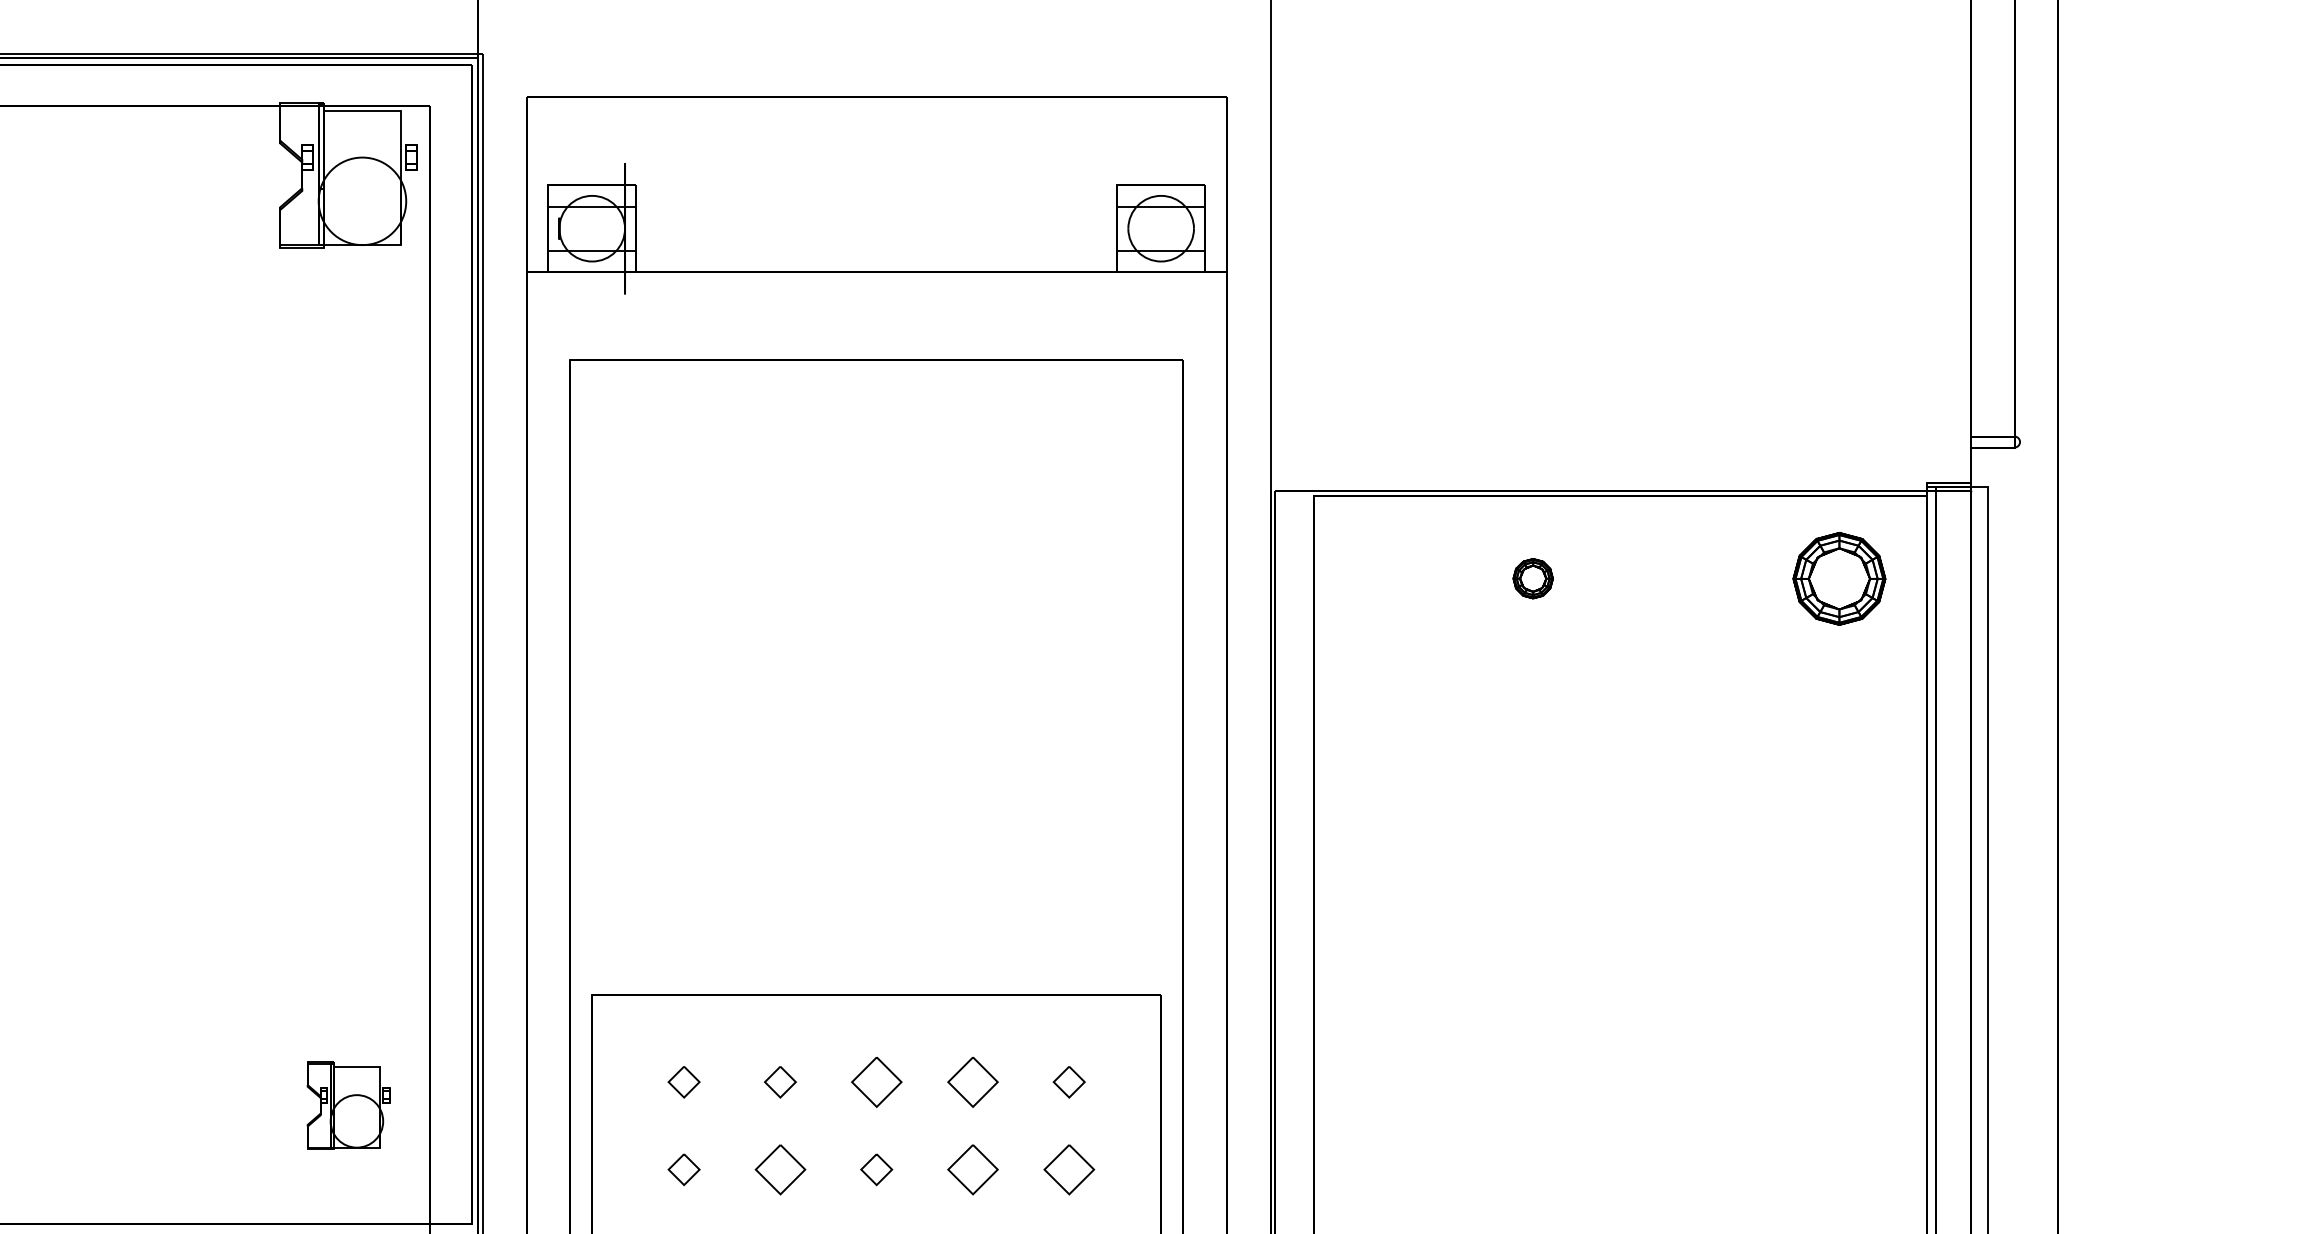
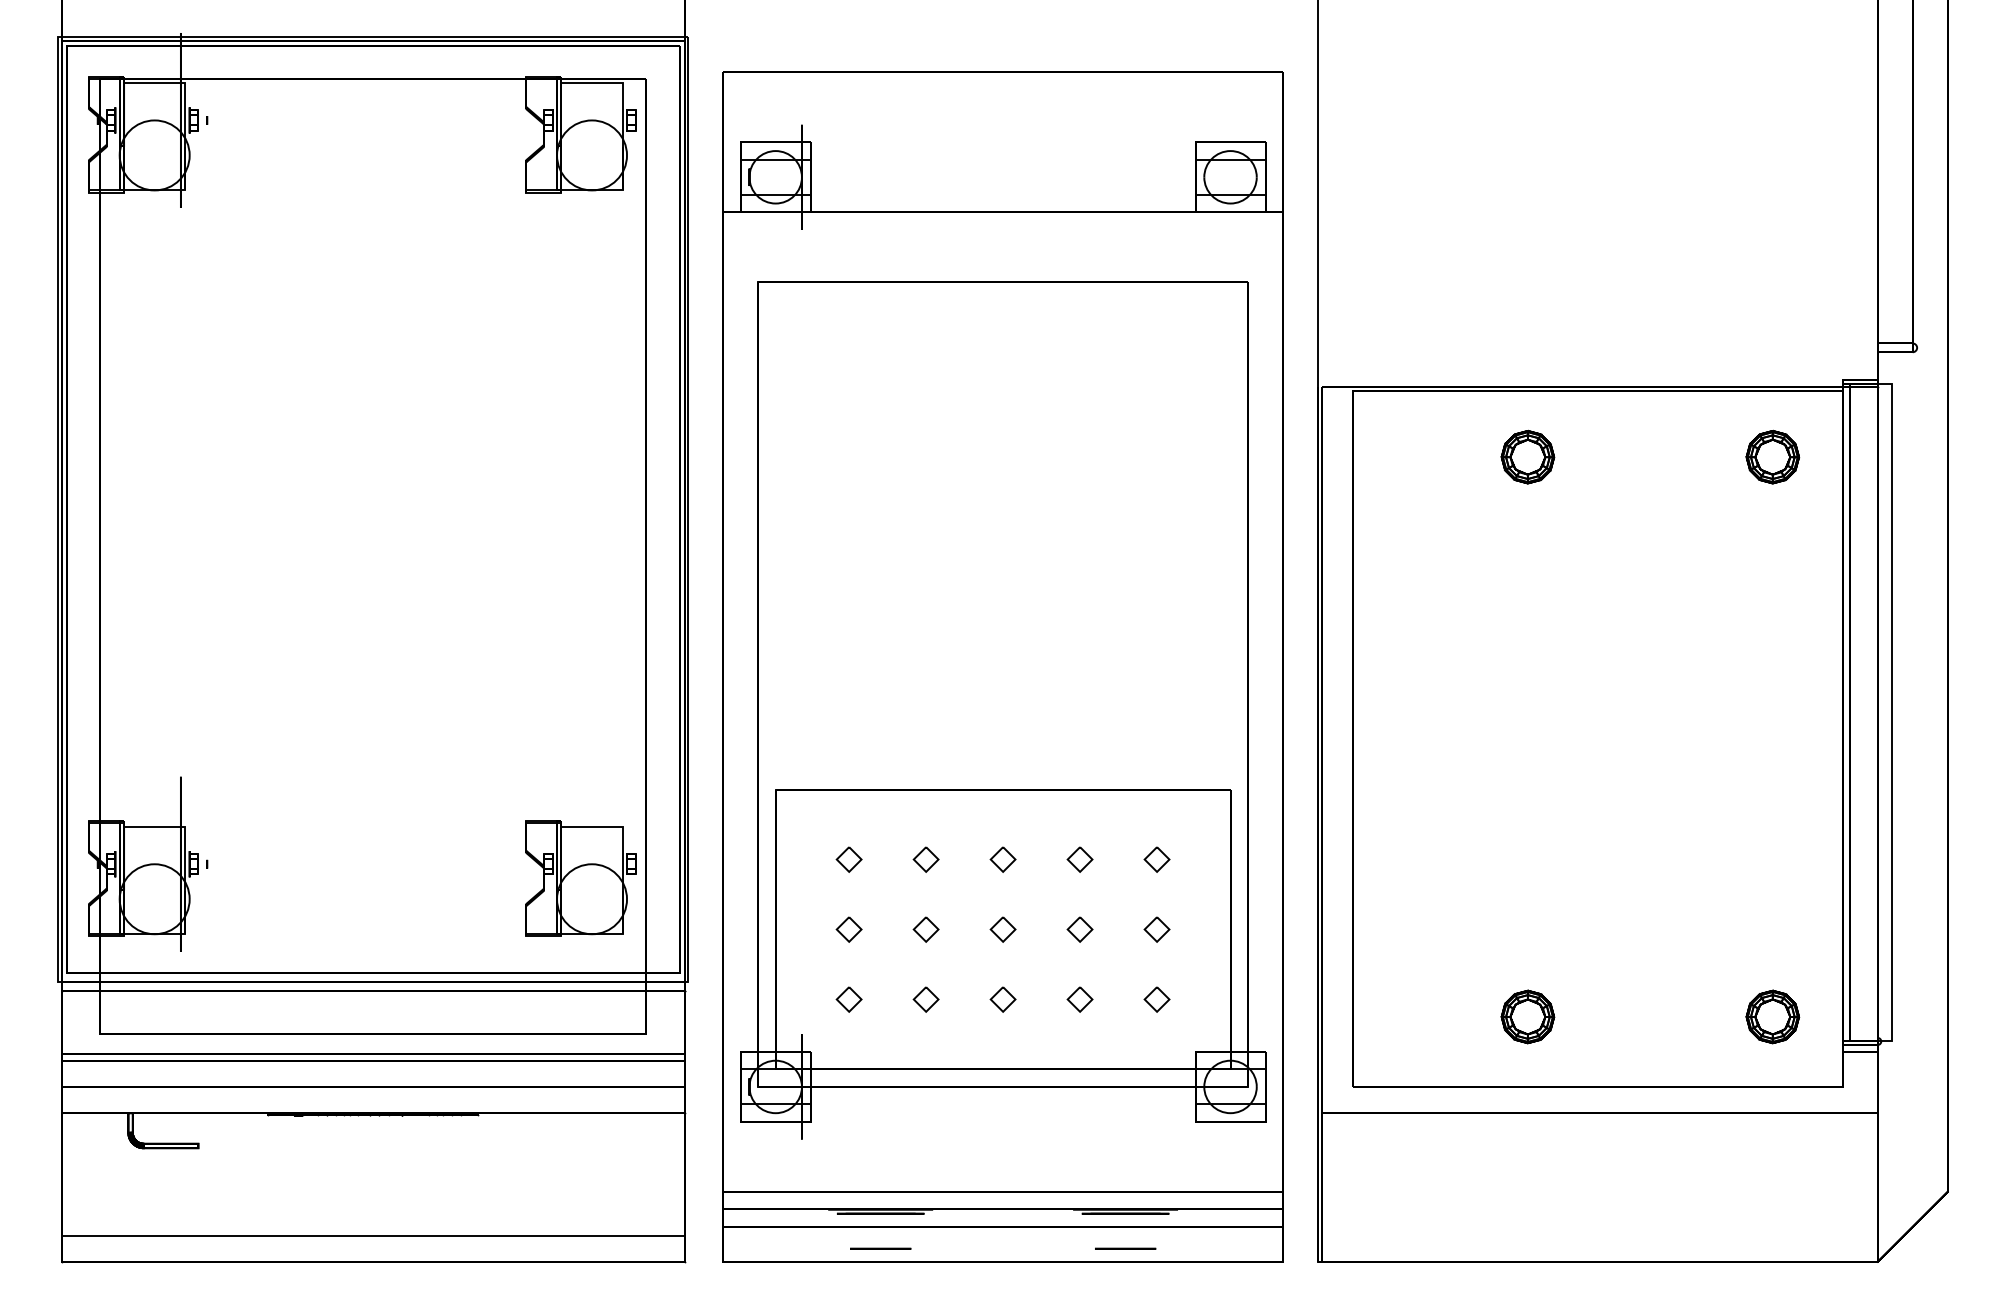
part: (1532, 577) -> (1527, 456), size x1.67
part: (1839, 577) -> (1772, 456), size x0.71
part: (875, 1082) -> (1002, 859), size x0.62
part: (972, 1082) -> (1079, 859), size x0.62
part: (348, 1105) -> (580, 878), size x1.67
part: (779, 1169) -> (925, 929), size x0.62
part: (972, 1169) -> (1079, 929), size x0.62
part: (1068, 1169) -> (1156, 929), size x0.62

